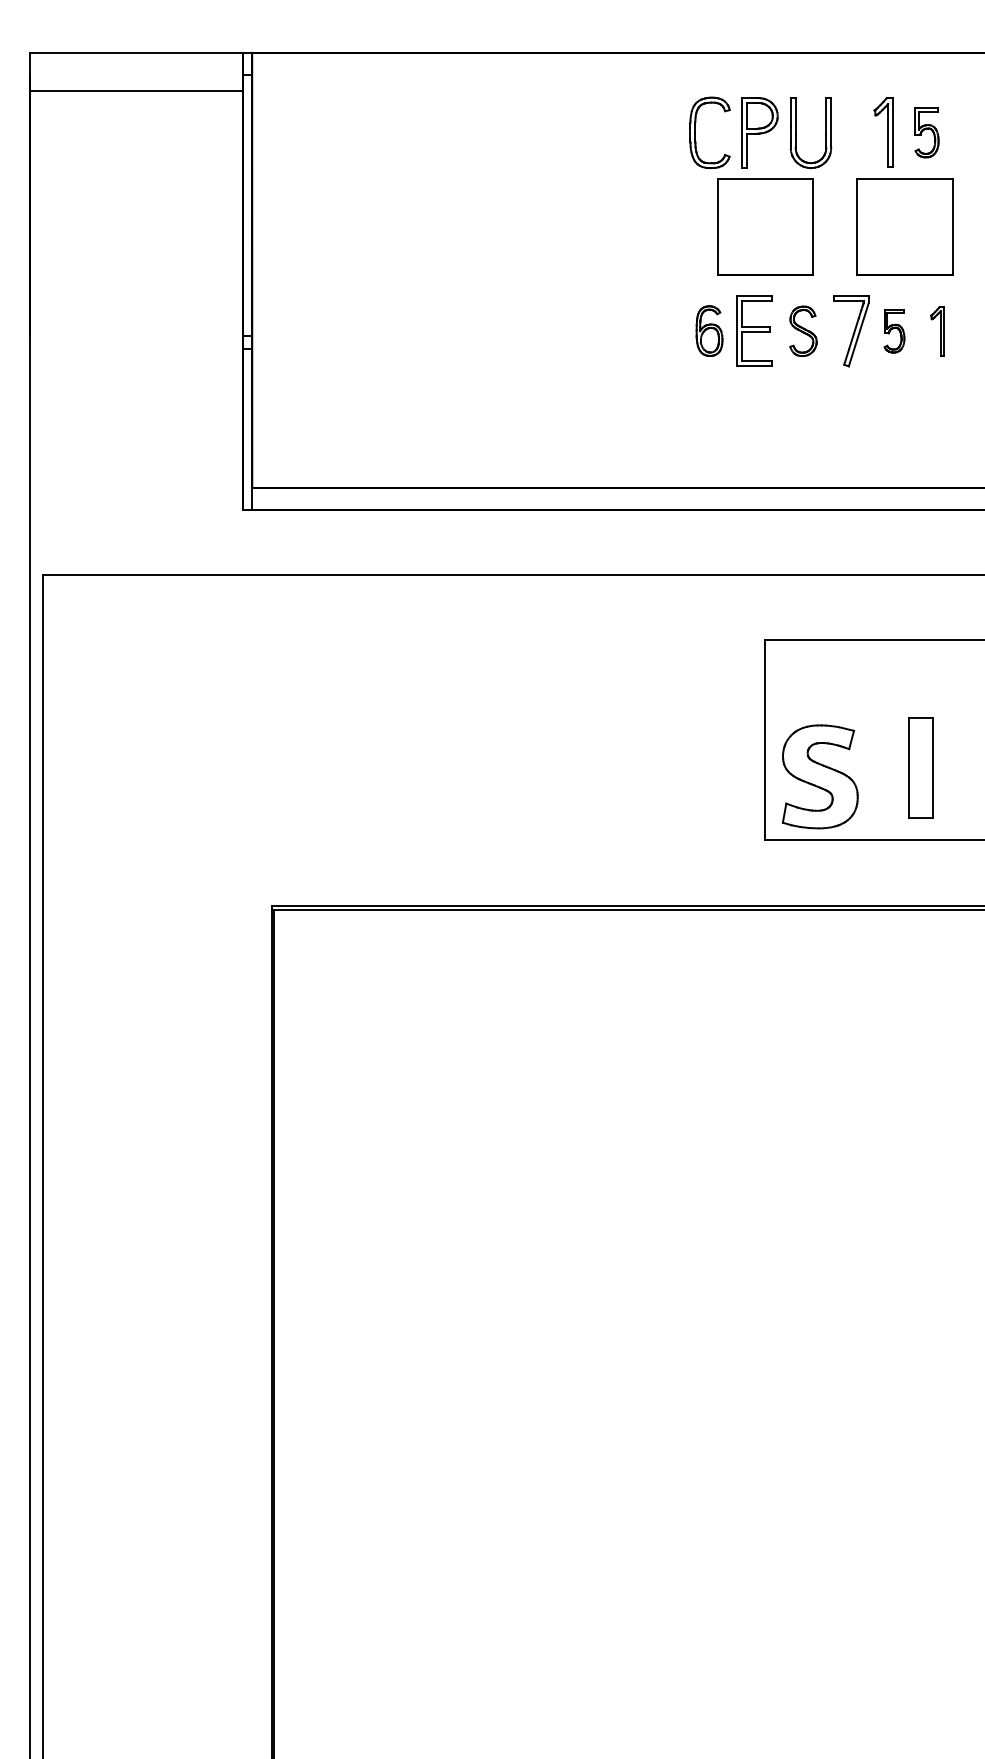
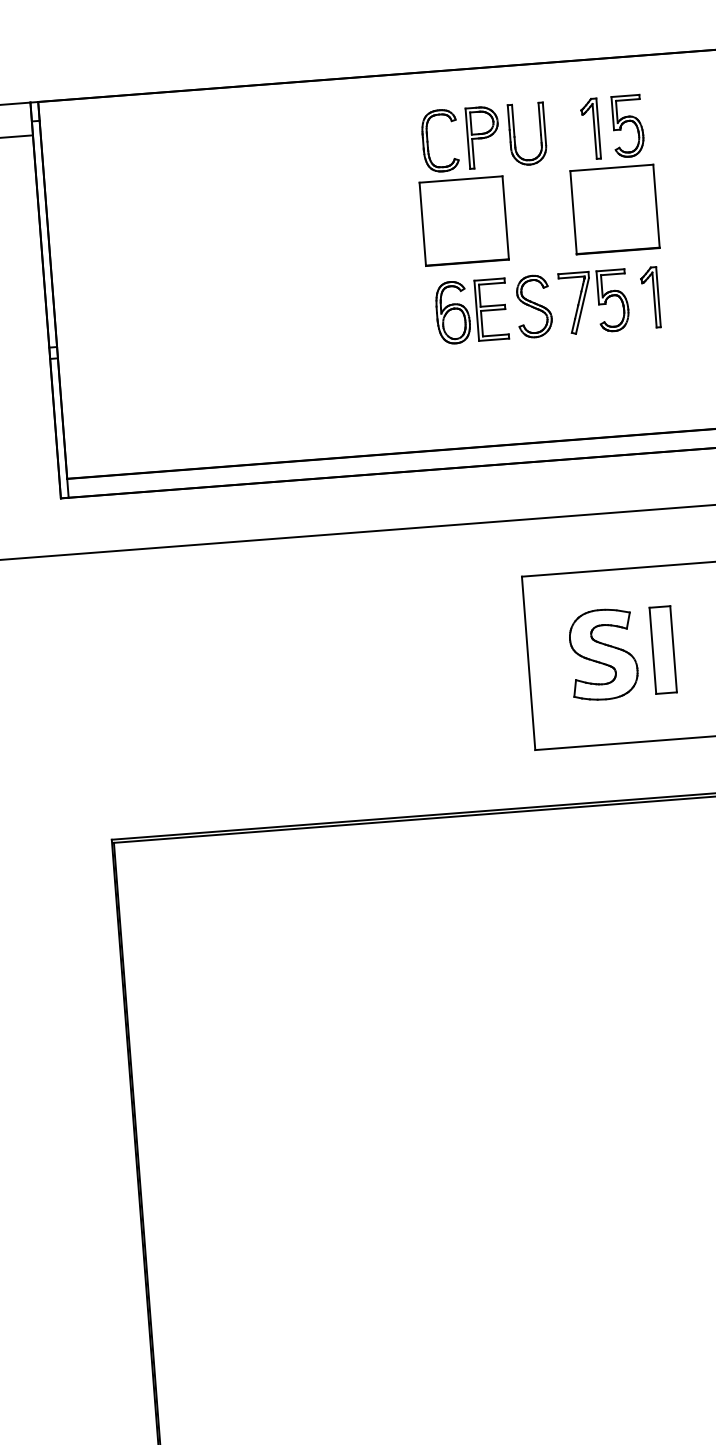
part: (926, 132) -> (627, 126), size x1.43
part: (765, 226) -> (464, 220), moved
part: (709, 330) -> (452, 312), size x1.43
part: (937, 330) -> (650, 296), size x1.43
part: (803, 331) -> (534, 306), size x1.43
part: (894, 331) -> (613, 300), size x1.67
part: (920, 767) -> (662, 649), moved
part: (819, 776) -> (602, 654), moved

